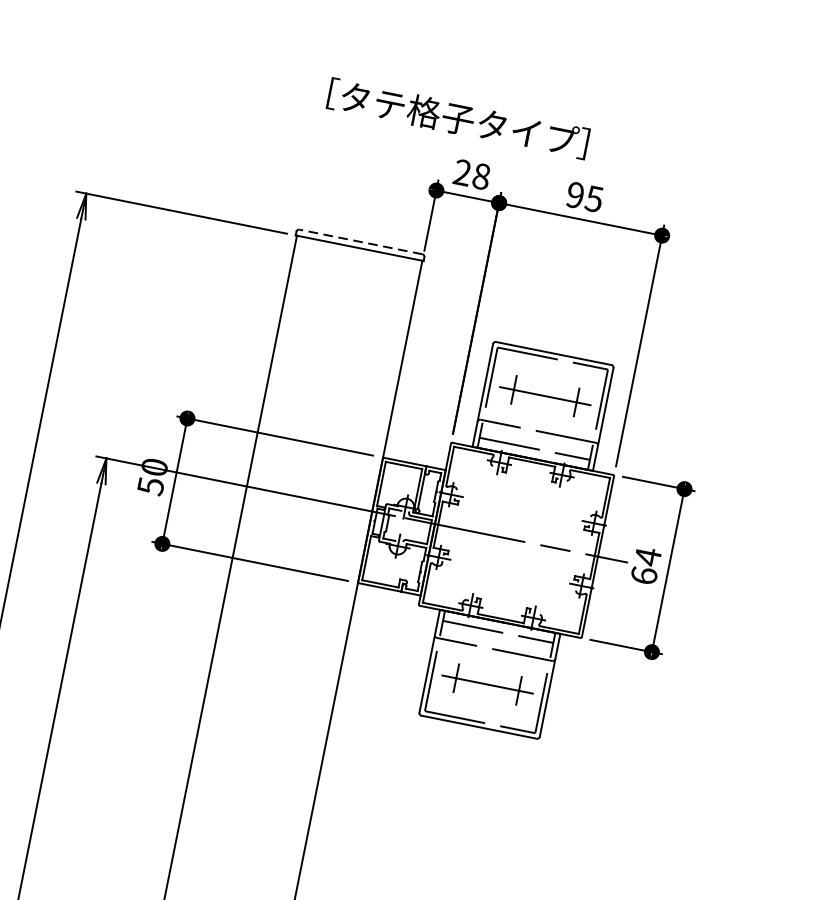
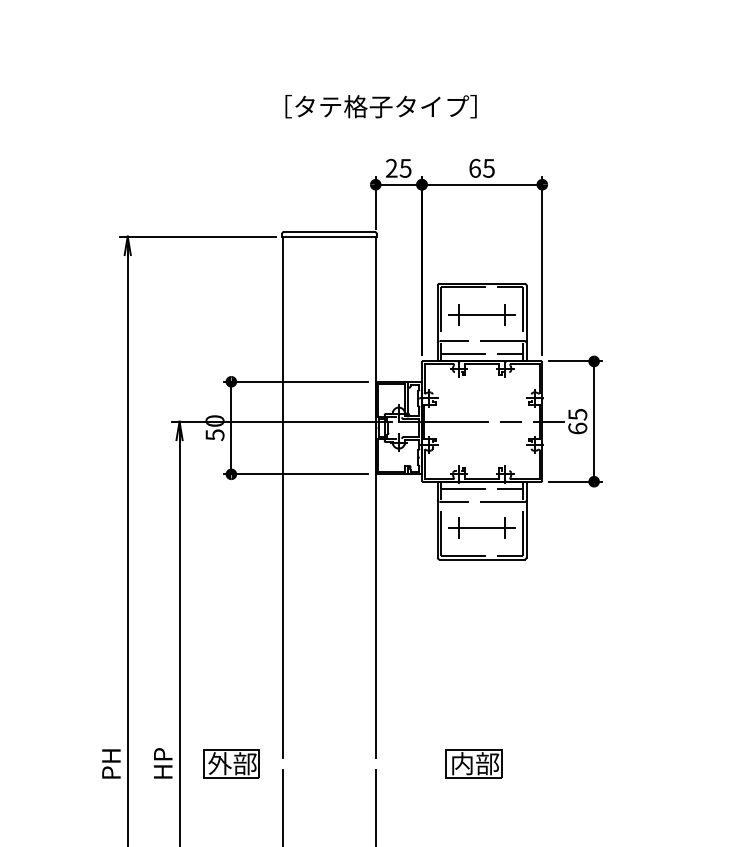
text: (457, 118) -> (380, 106), moved
text: (481, 176) -> (405, 168), 28 -> 25
text: (574, 193) -> (474, 167), 95 -> 65
line: (359, 241) -> (328, 231), dashed -> solid
text: (647, 556) -> (577, 414), 64 -> 65

